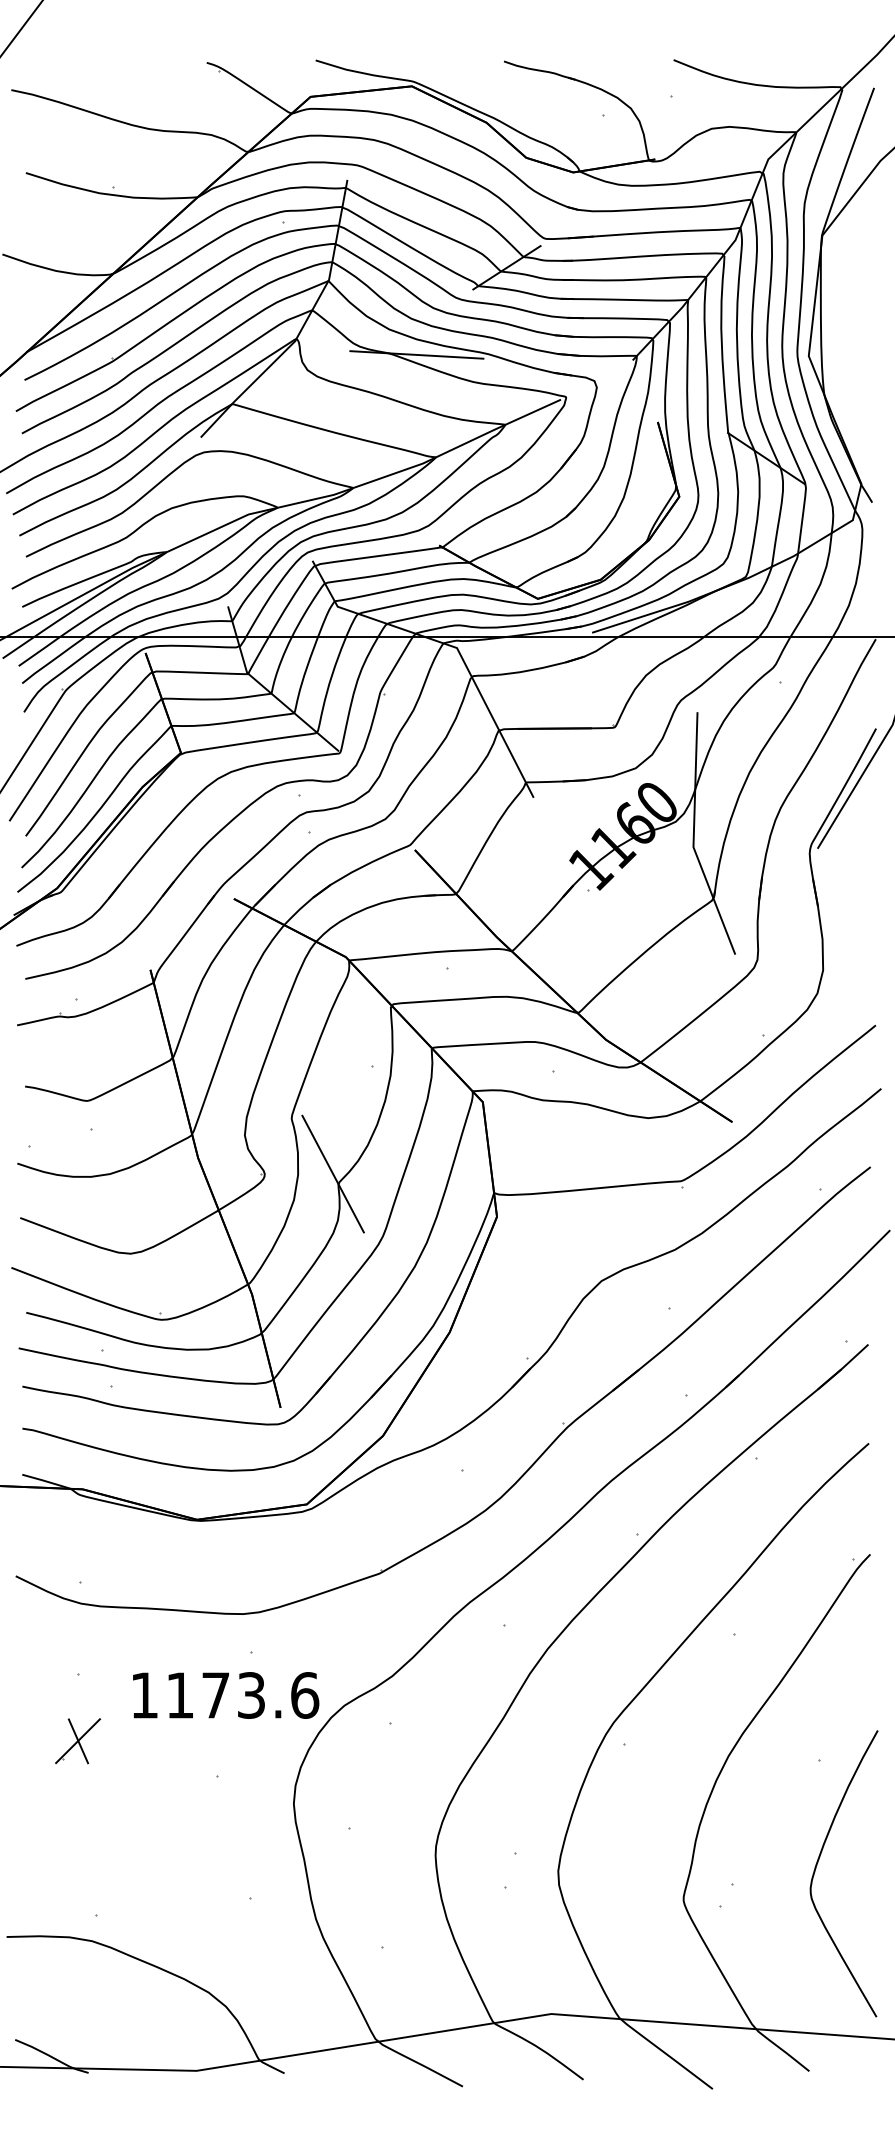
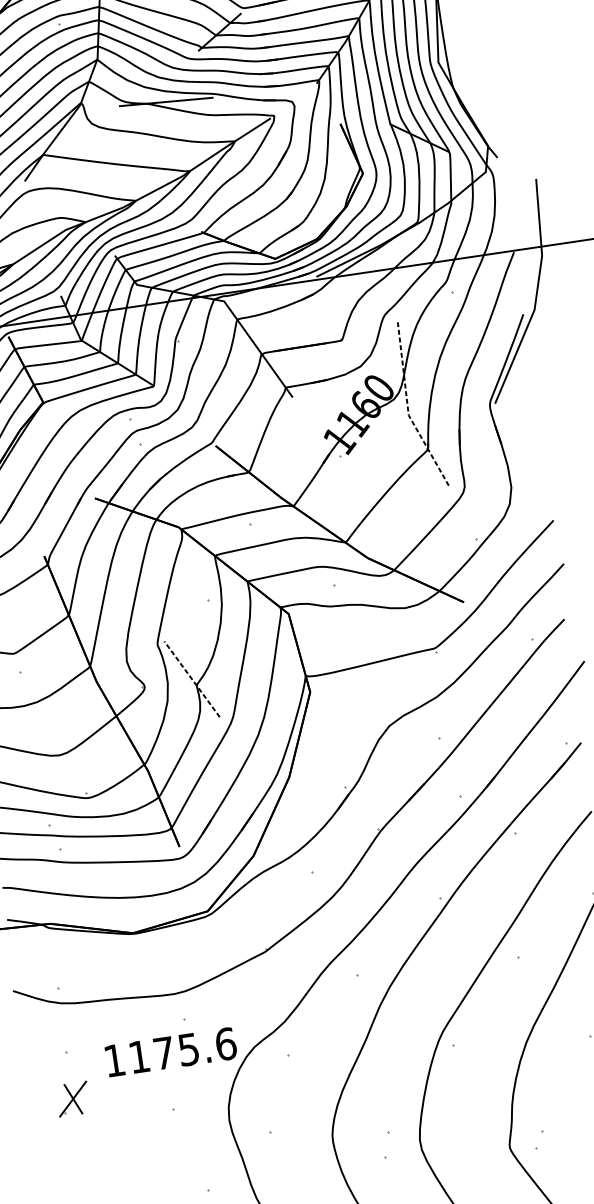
line: (693, 837) -> (407, 408), solid -> dashed
line: (333, 1174) -> (192, 679), solid -> dashed
text: (251, 1695) -> (188, 1049), 1173.6 -> 1175.6

